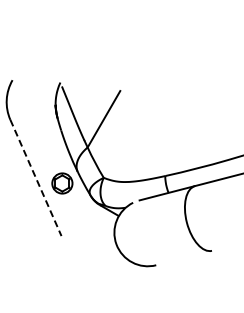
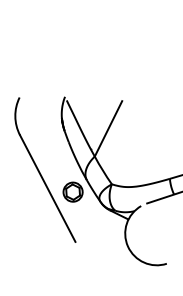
line: (36, 178) -> (48, 189), dashed -> solid

